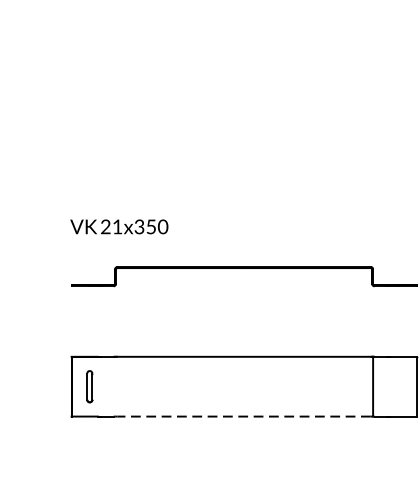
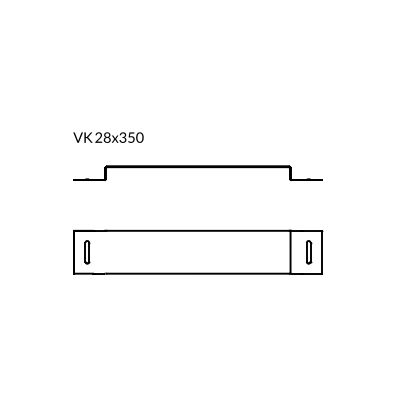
text: (116, 226) -> (106, 137), 21x350 -> 28x350
part: (399, 387) -> (309, 252), added
line: (244, 416) -> (198, 273), dashed -> solid

